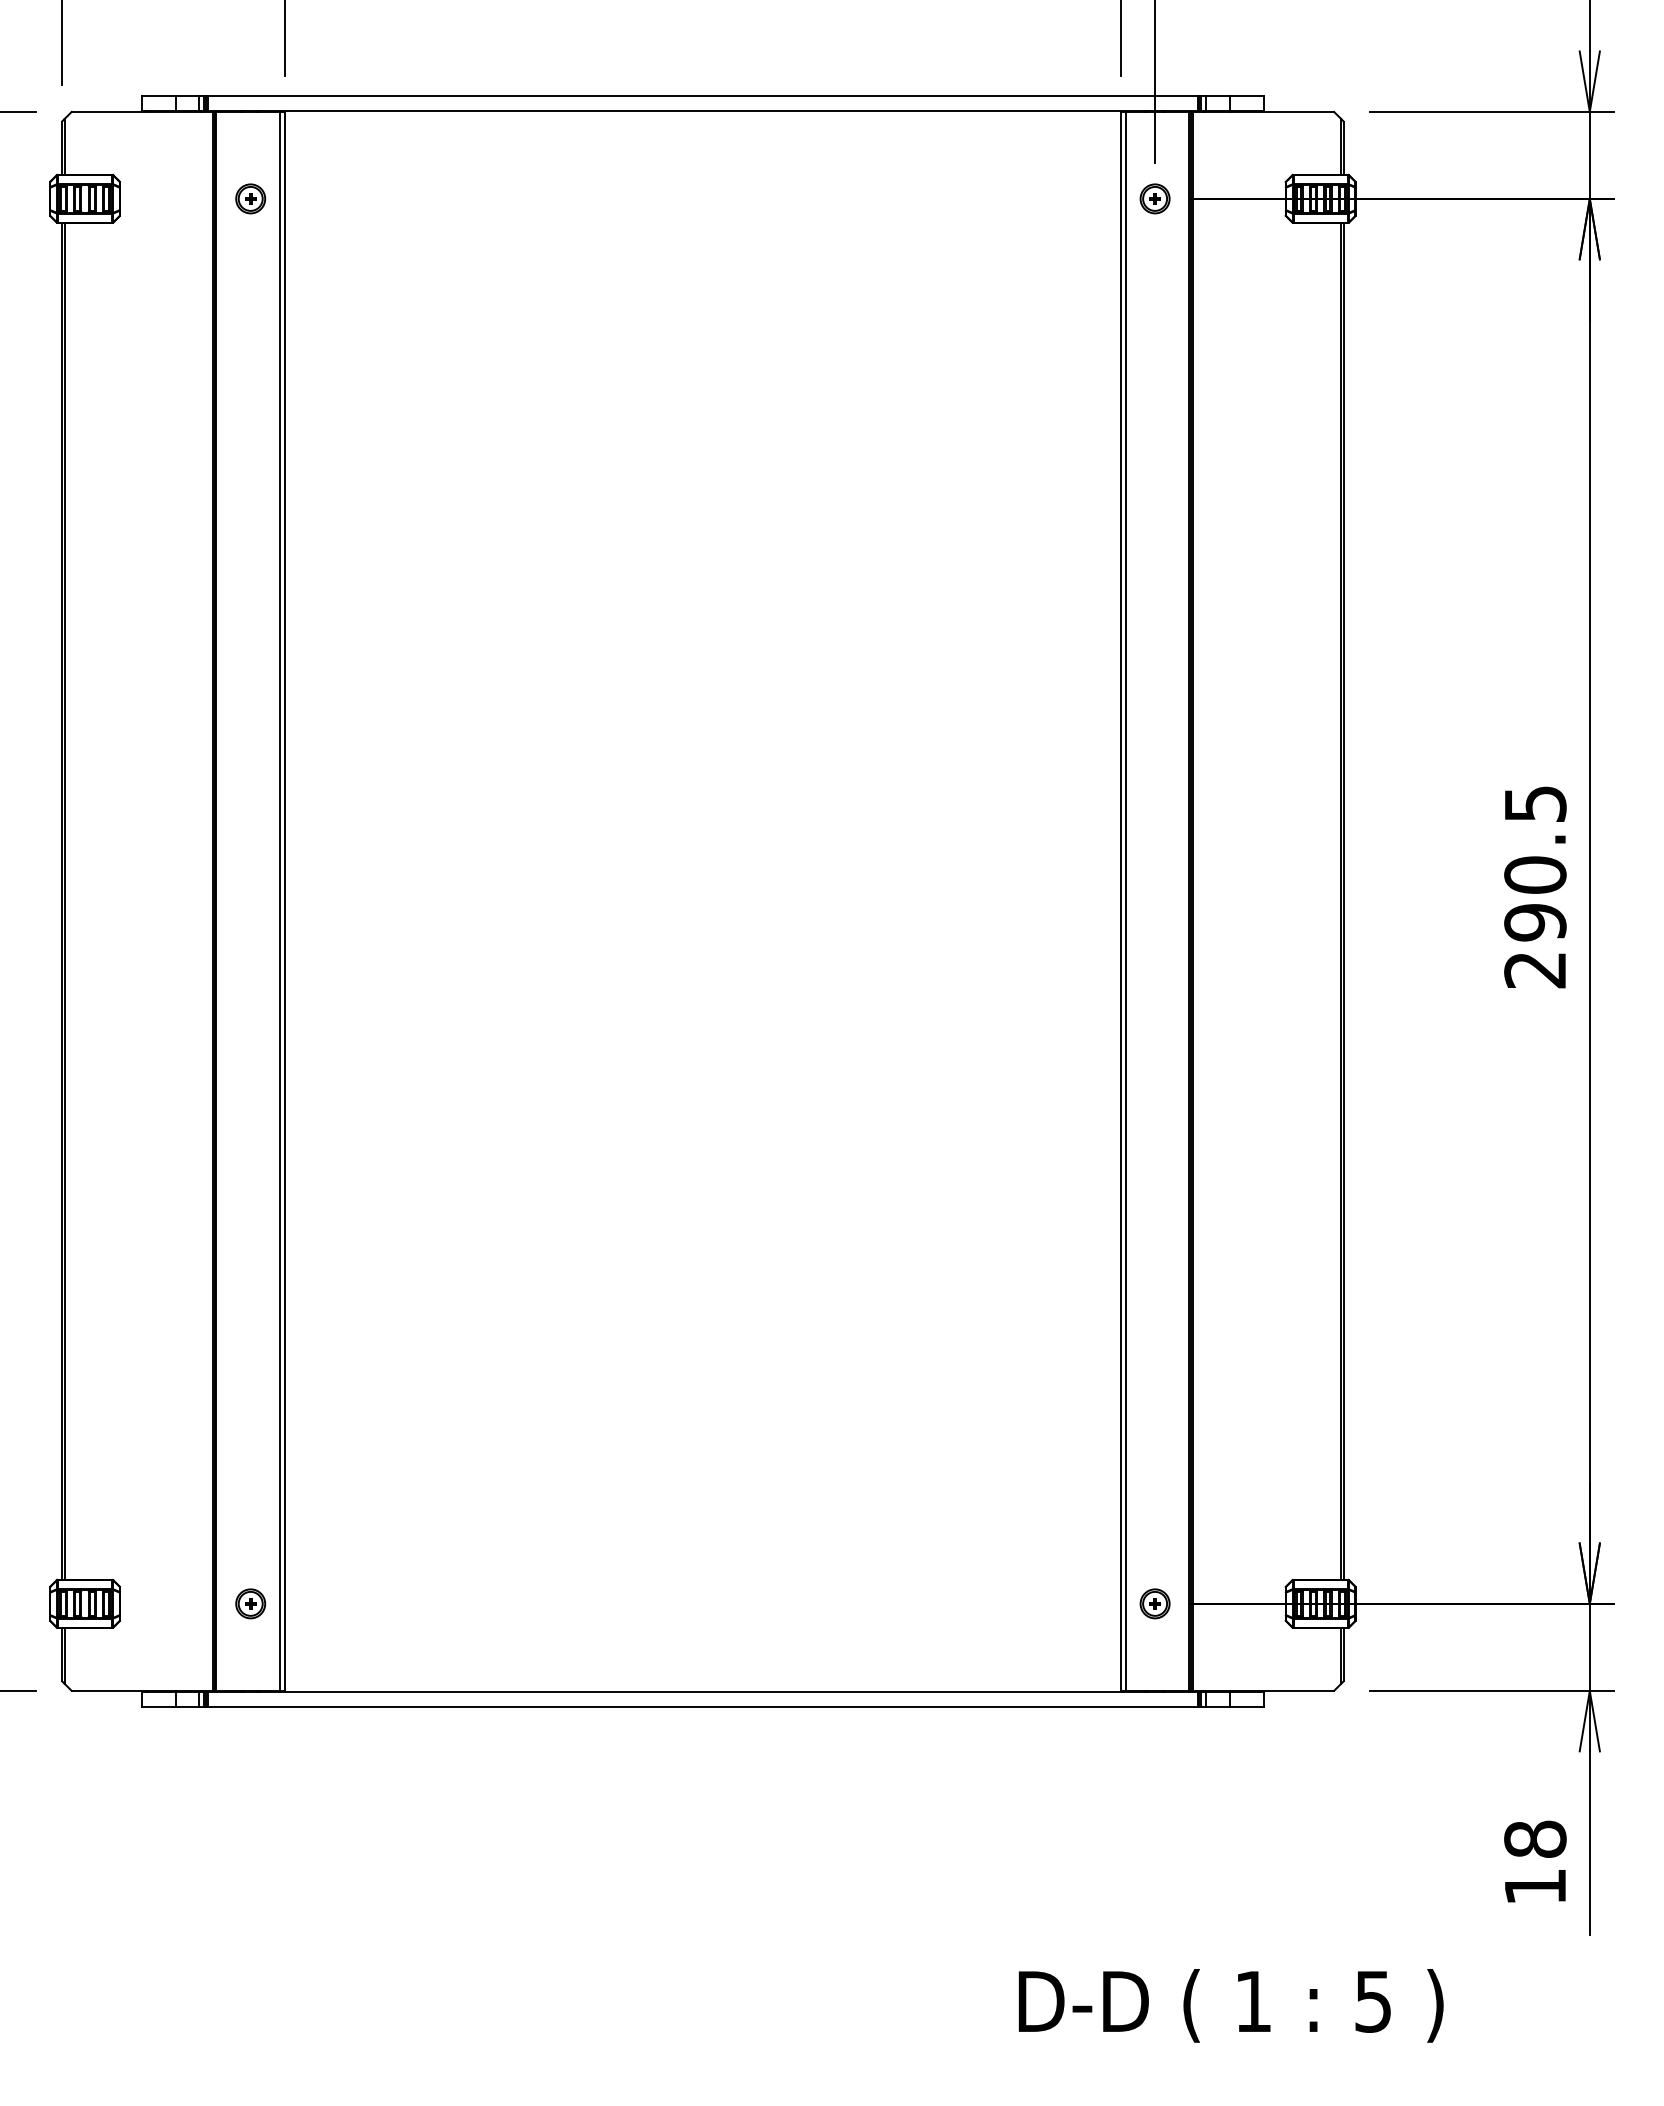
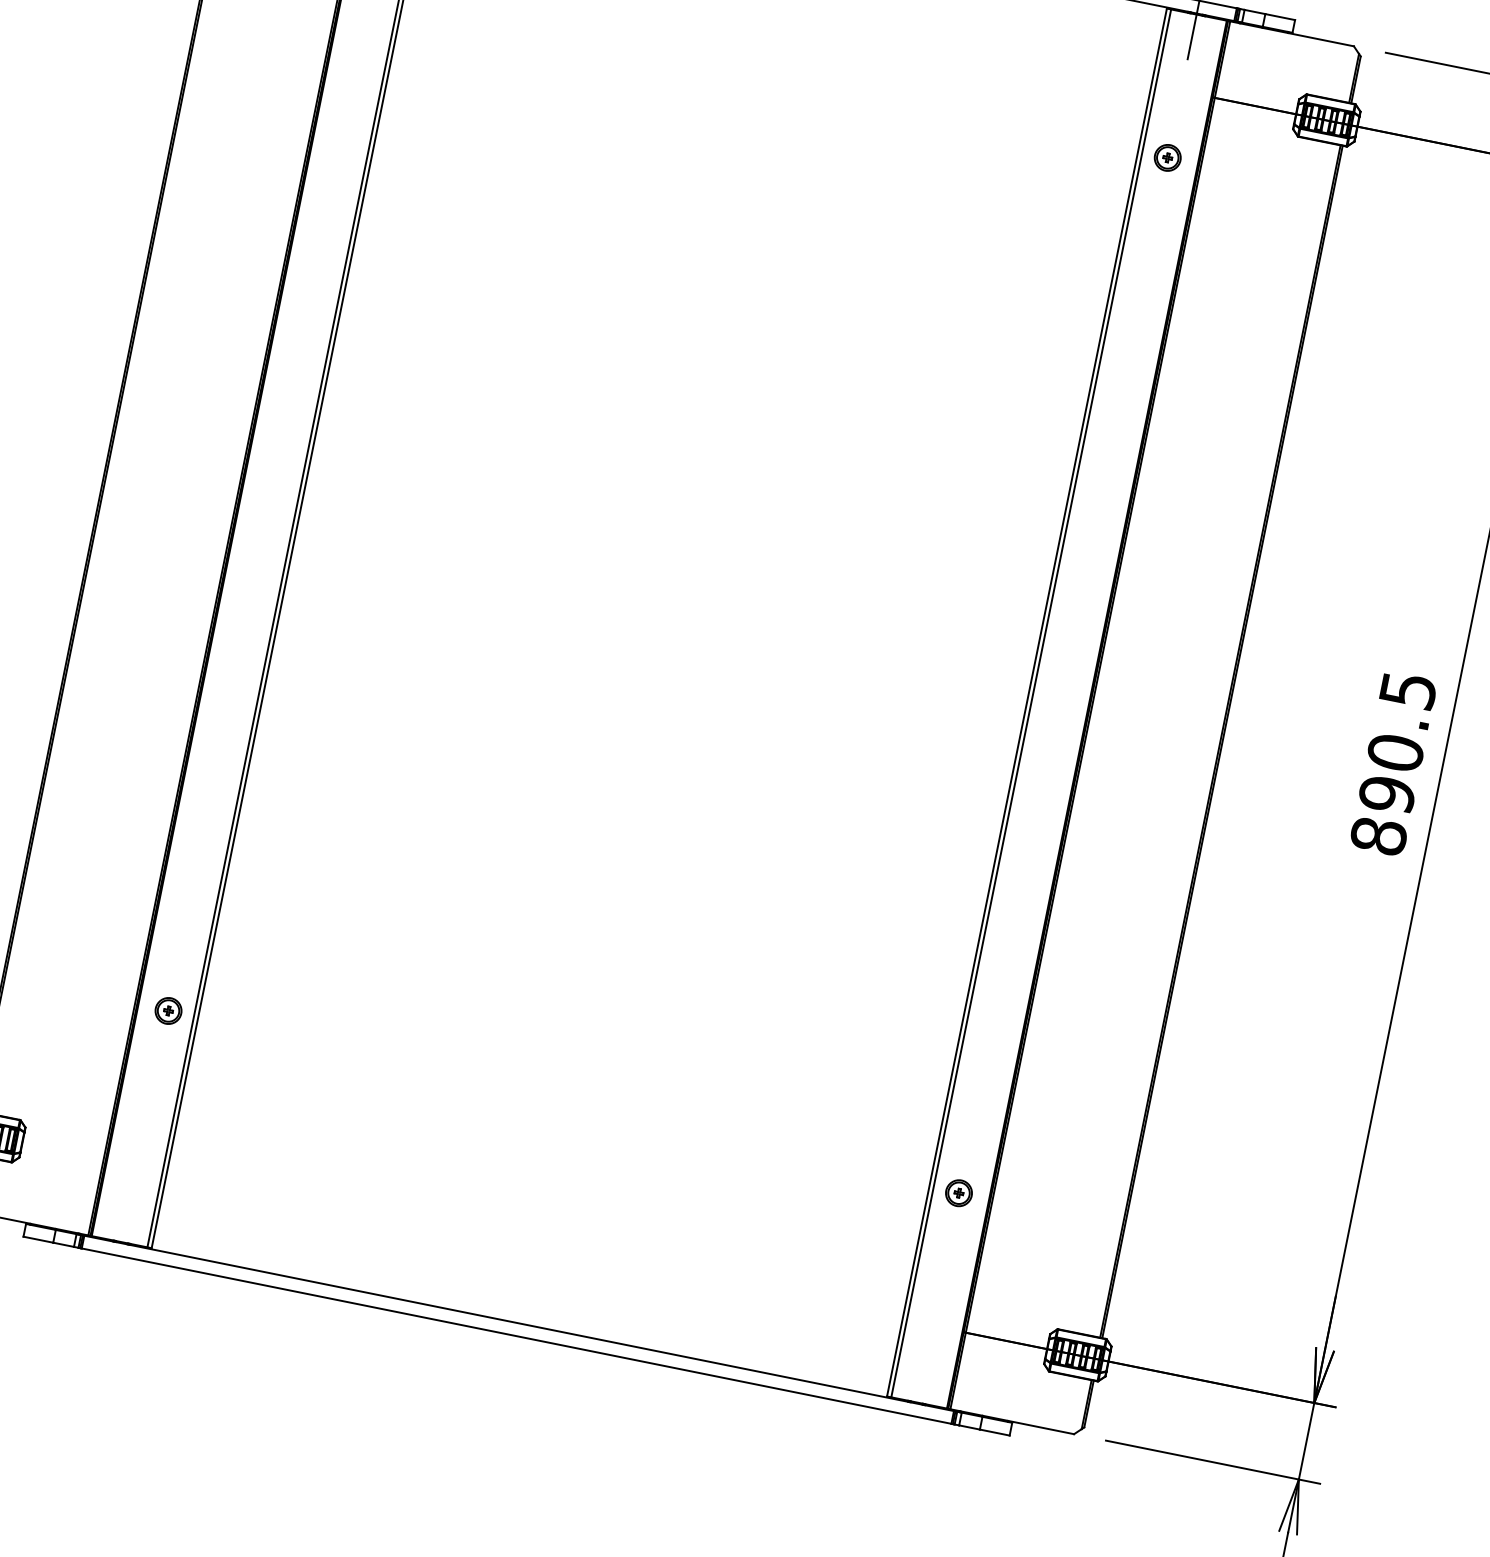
part: (1154, 198) -> (1167, 157), moved
text: (1535, 969) -> (1379, 835), 290.5 -> 890.5
part: (250, 1603) -> (168, 1010), moved
part: (1154, 1603) -> (958, 1192), moved

